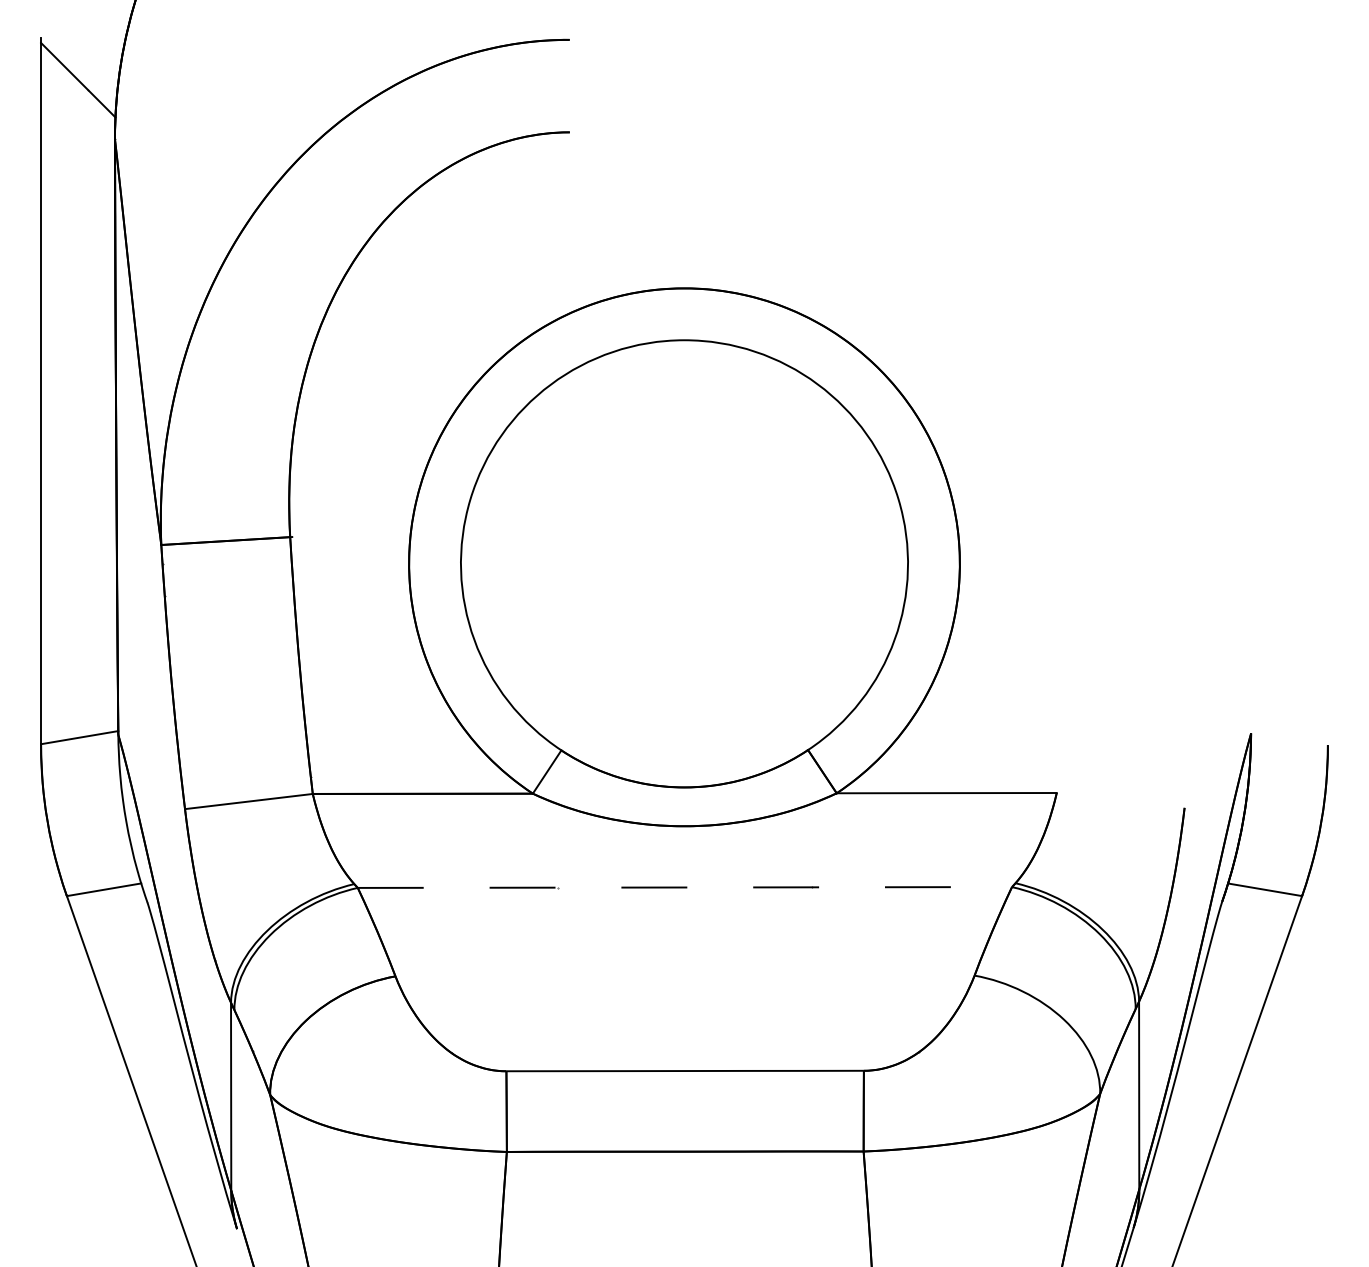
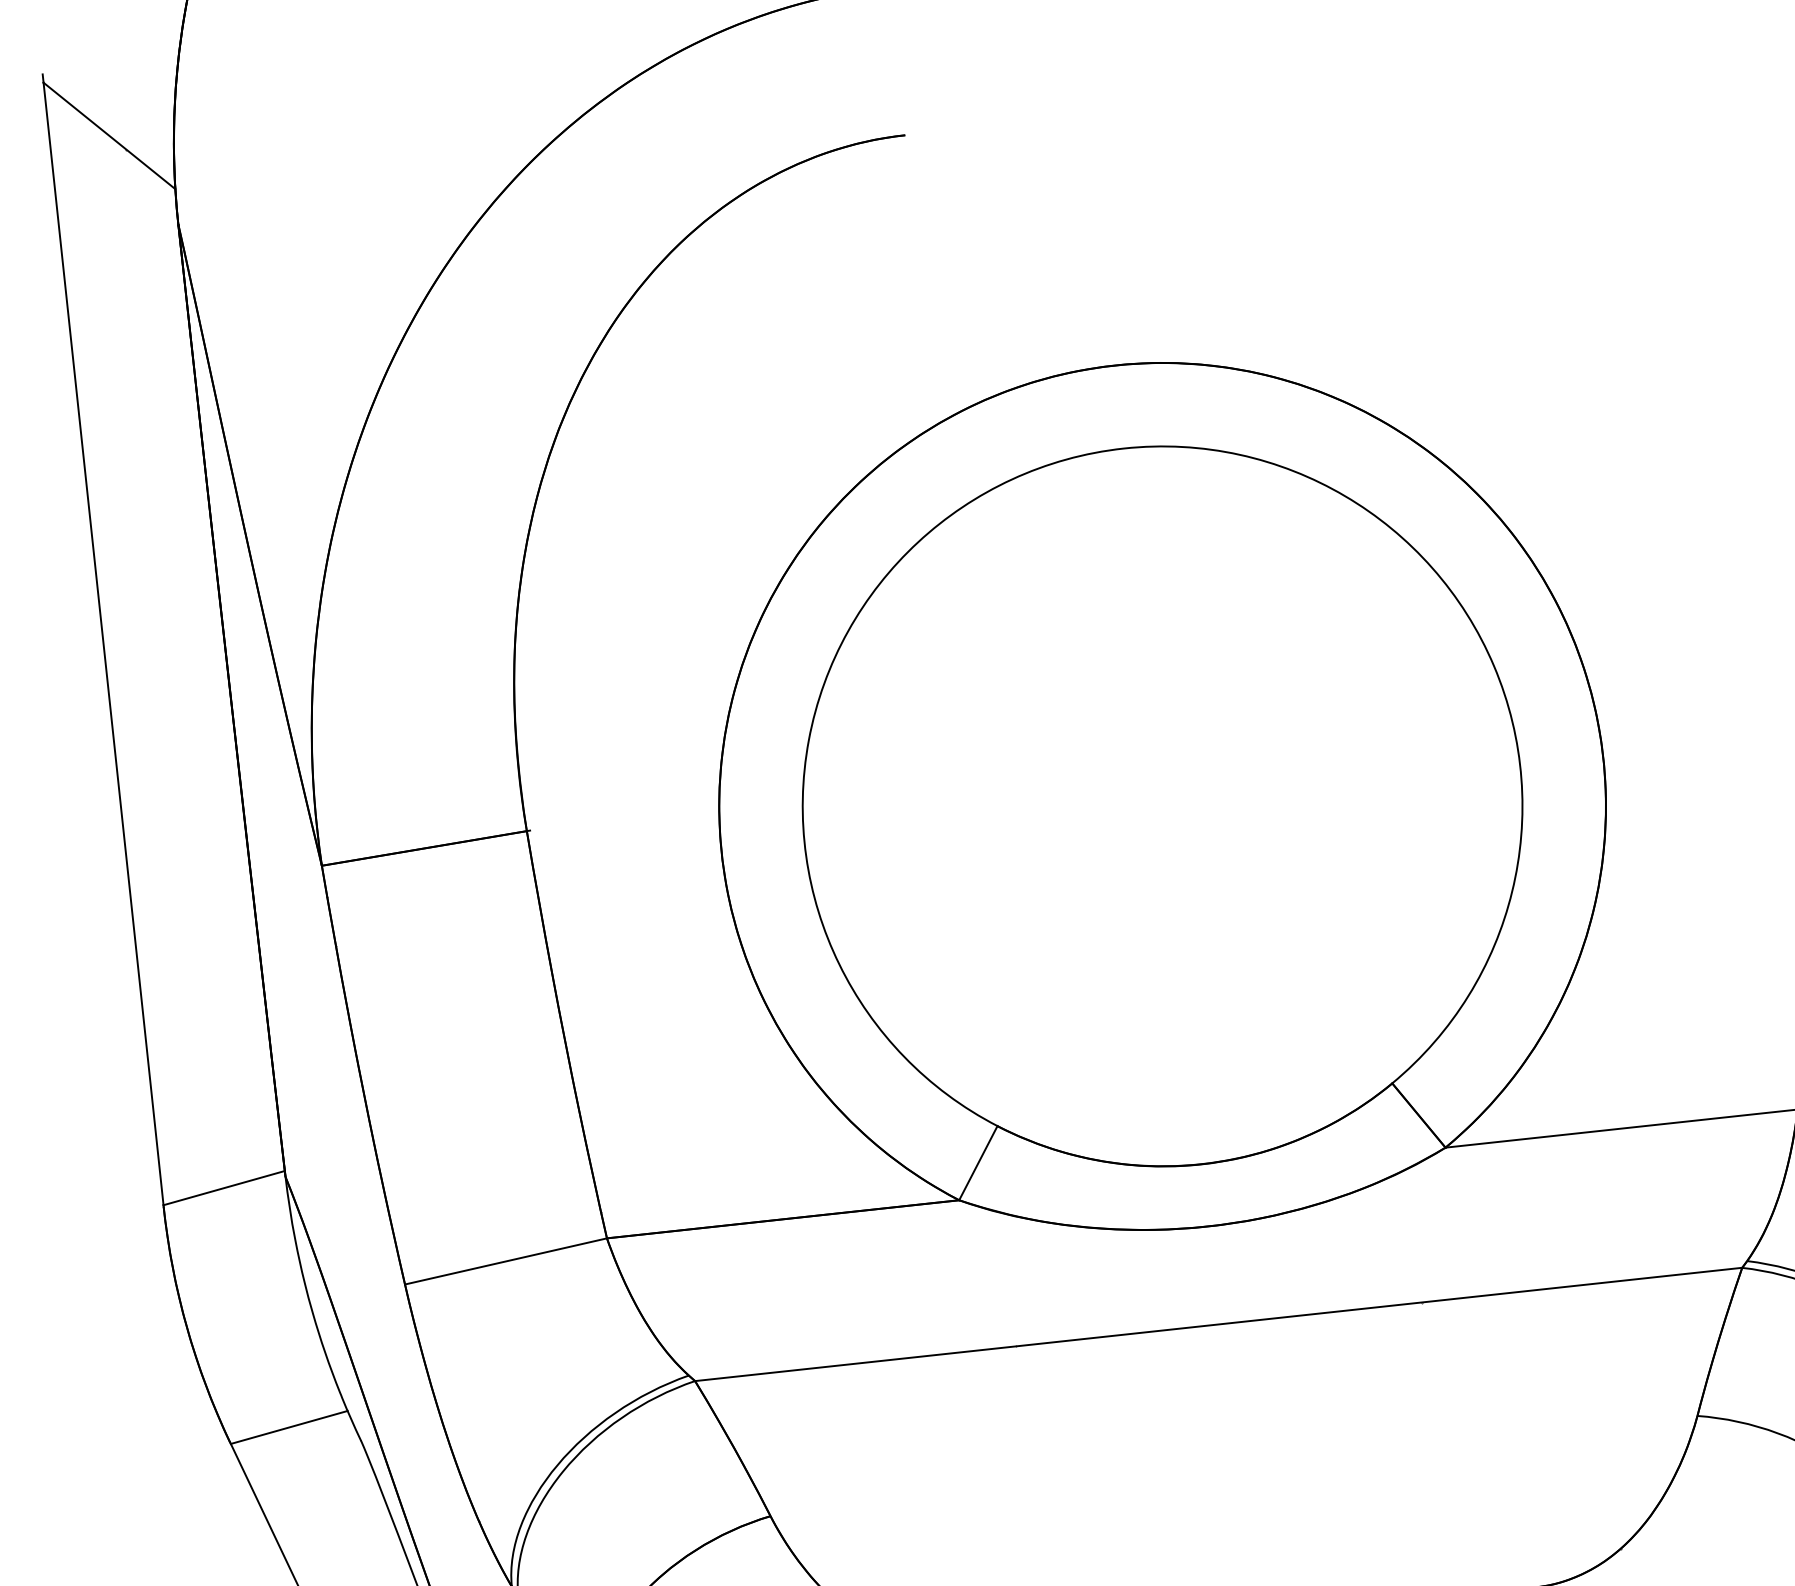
line: (685, 887) -> (1219, 1324), dashed -> solid

